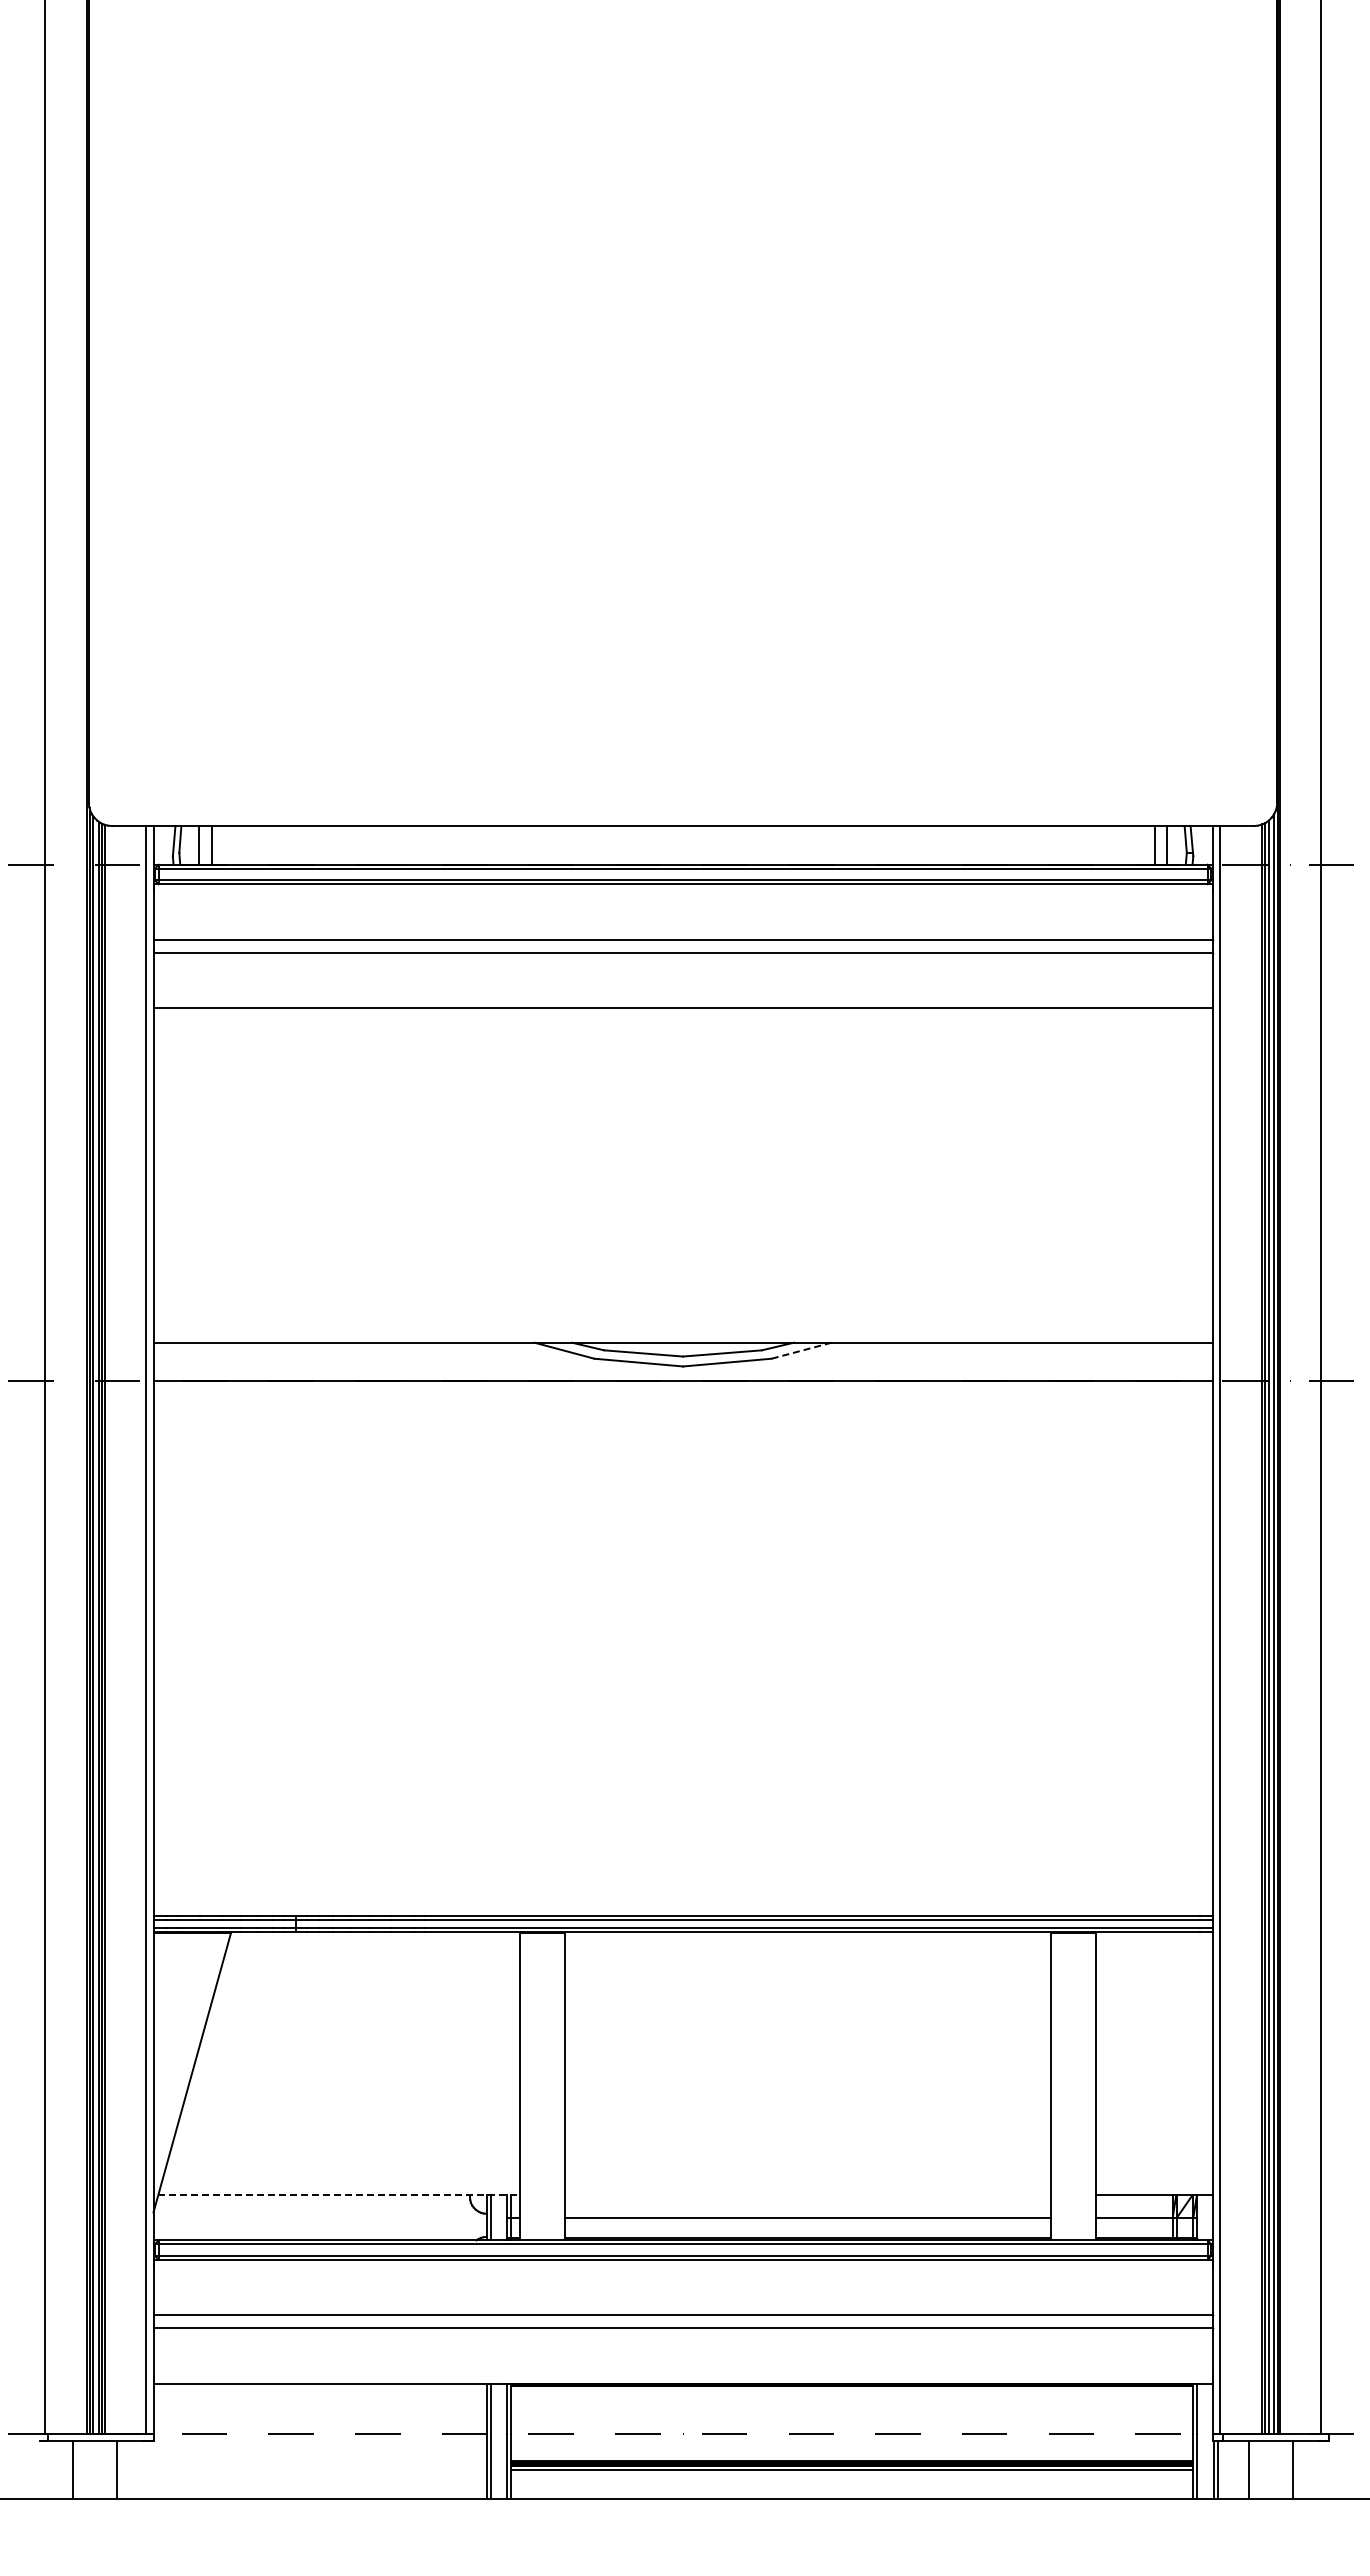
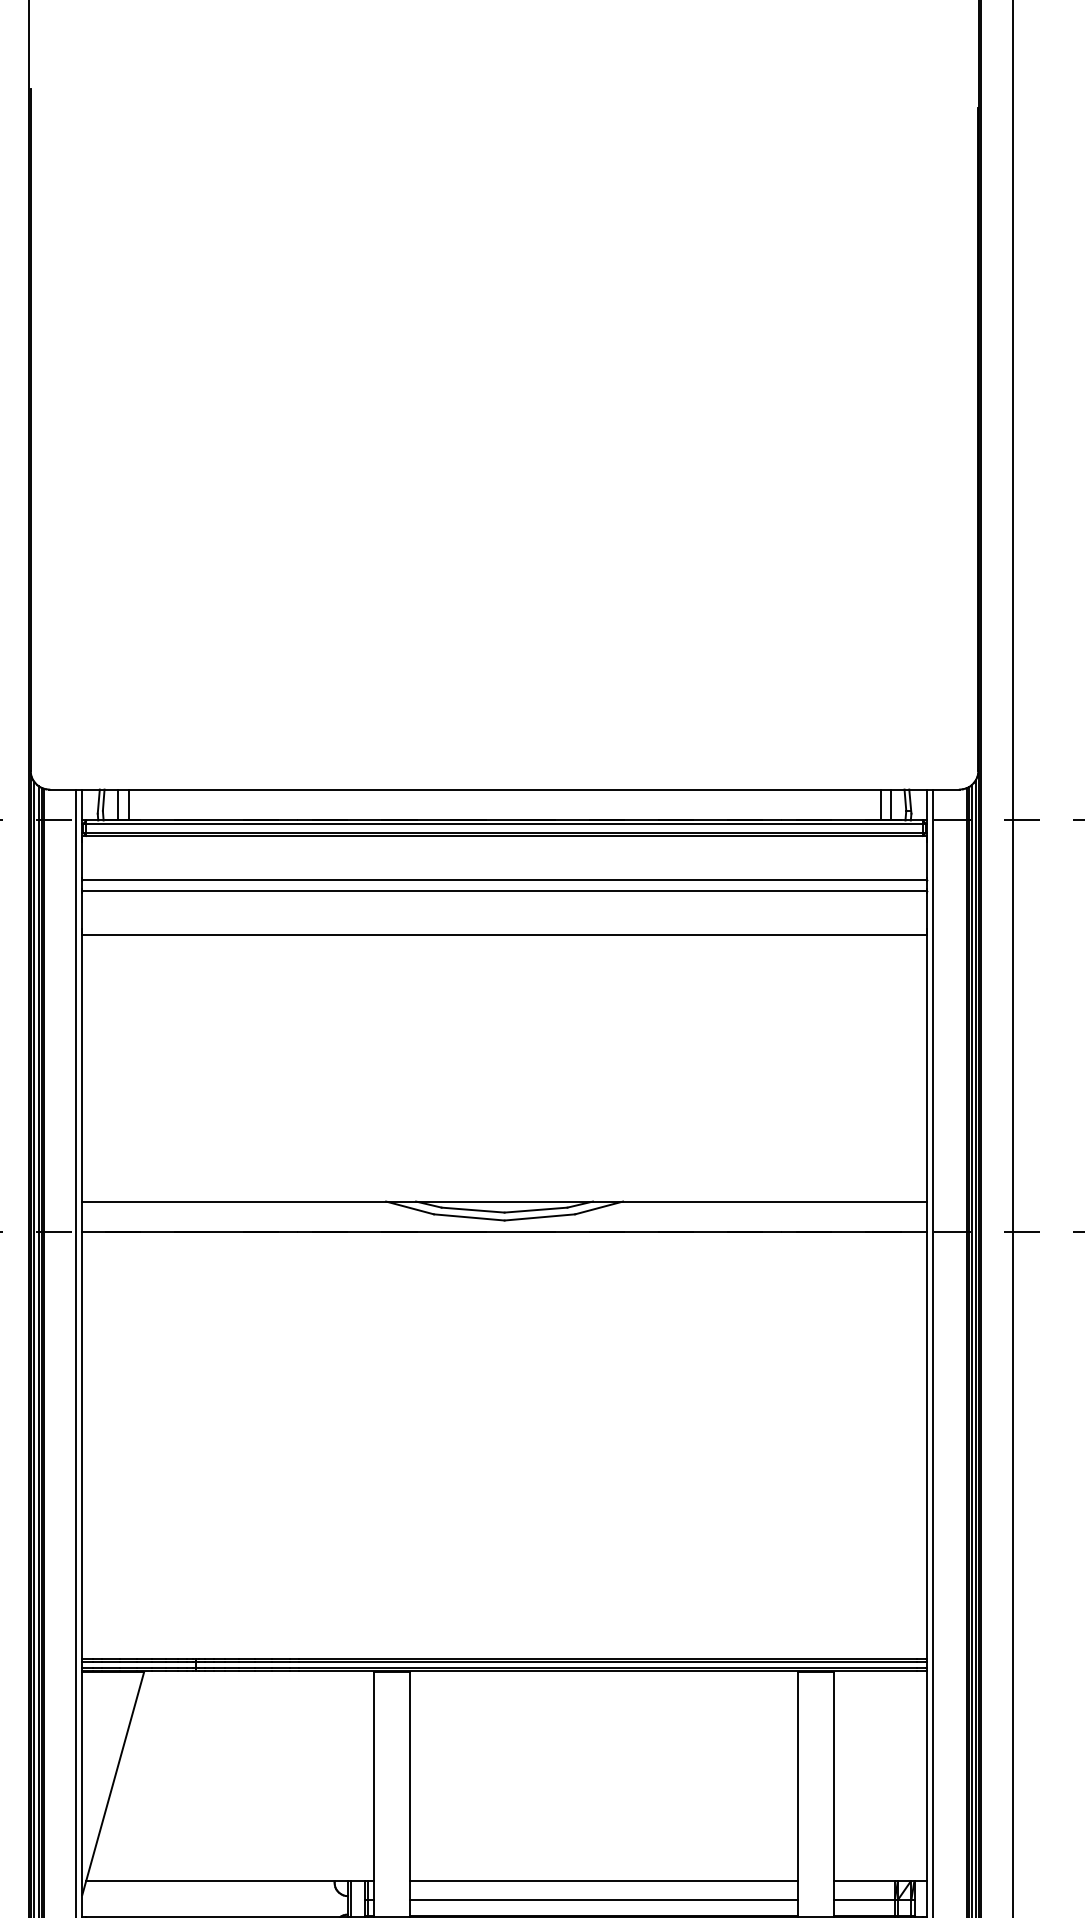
line: (801, 1350) -> (599, 1207), dashed -> solid
line: (339, 2195) -> (230, 1881), dashed -> solid
line: (808, 2195) -> (604, 1881), added

